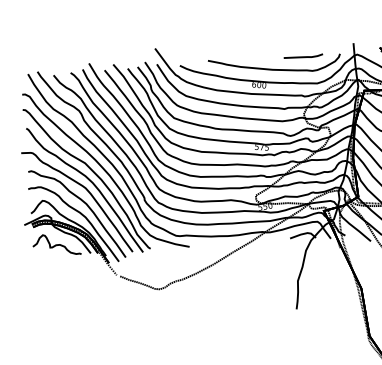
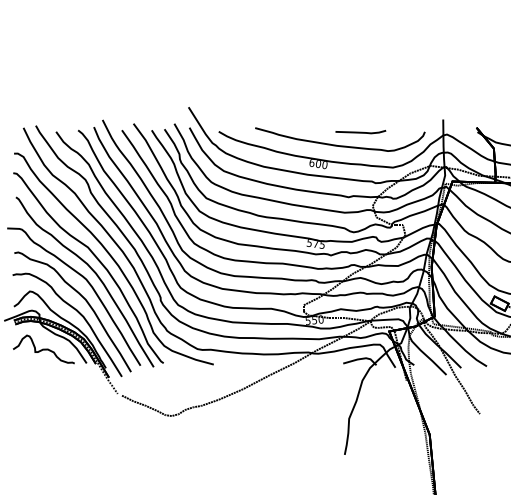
curve: (303, 57) -> (360, 132), moved

